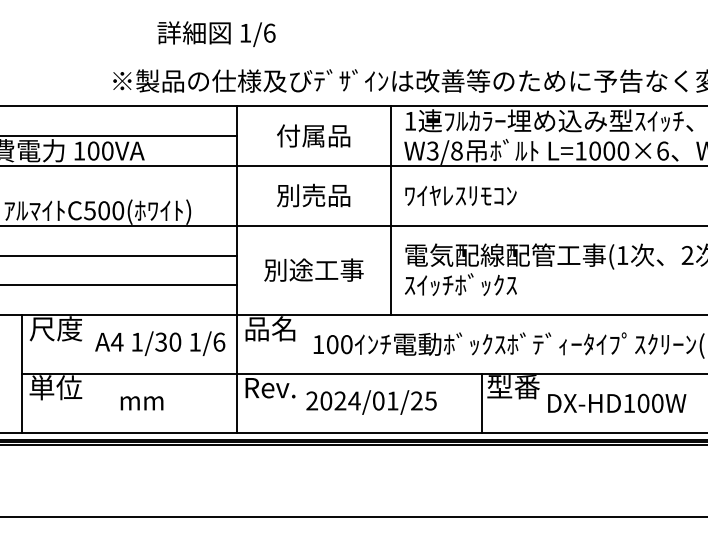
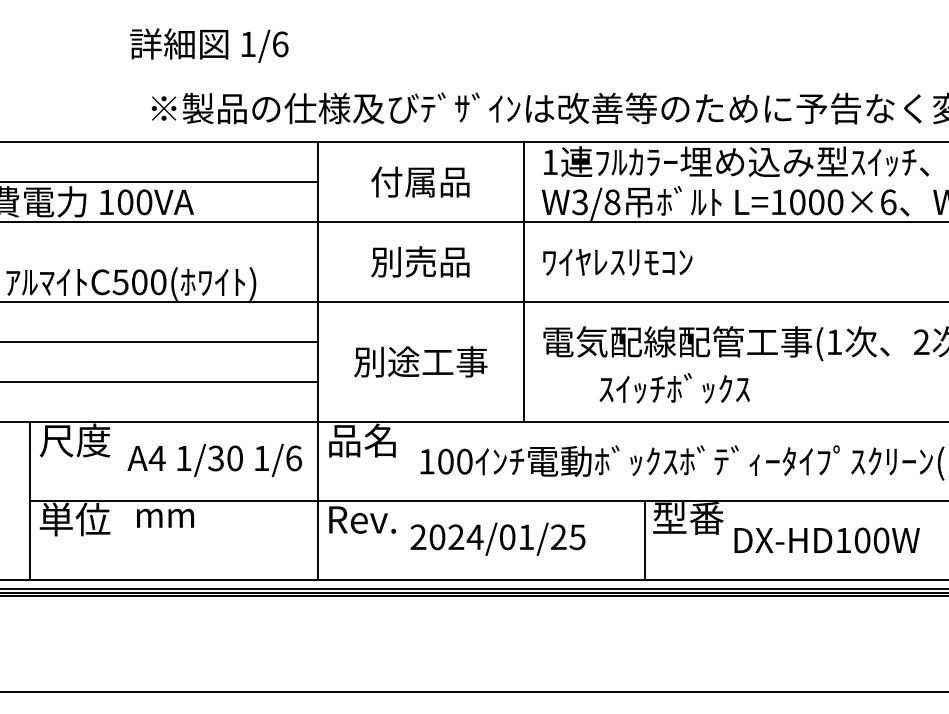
text: (216, 34) -> (209, 45), moved
text: (460, 284) -> (674, 388), moved
text: (142, 402) -> (165, 517), moved

